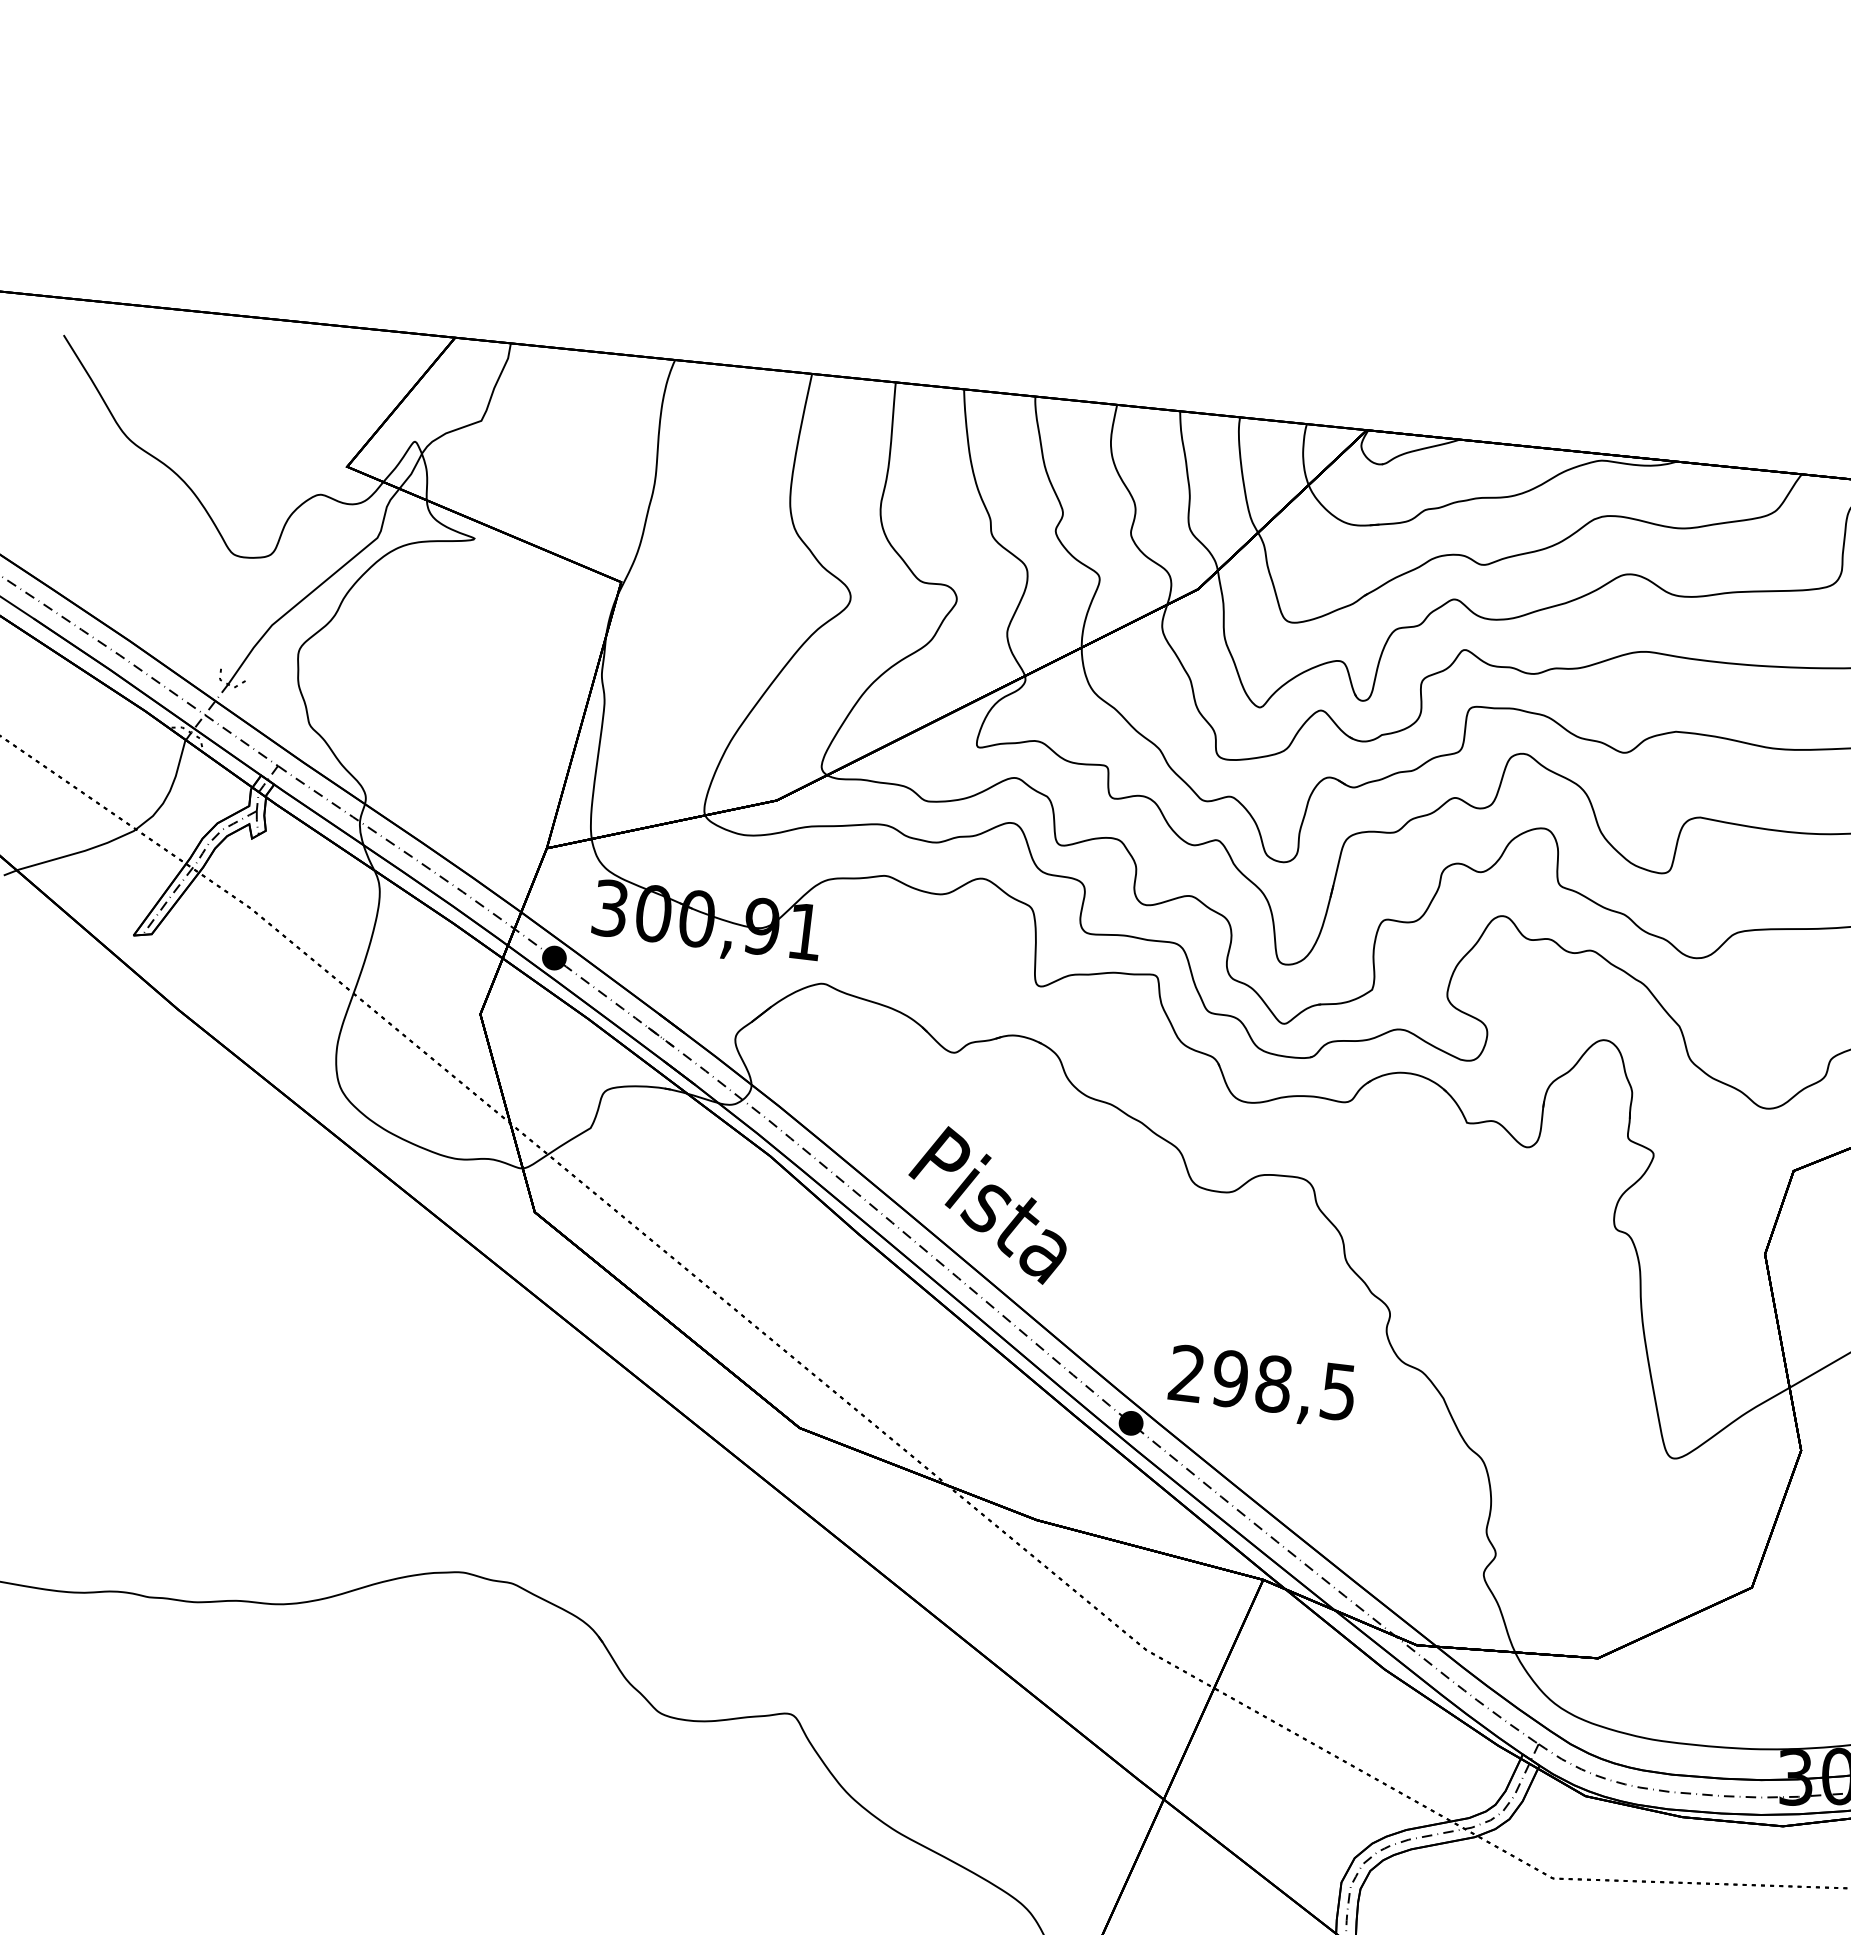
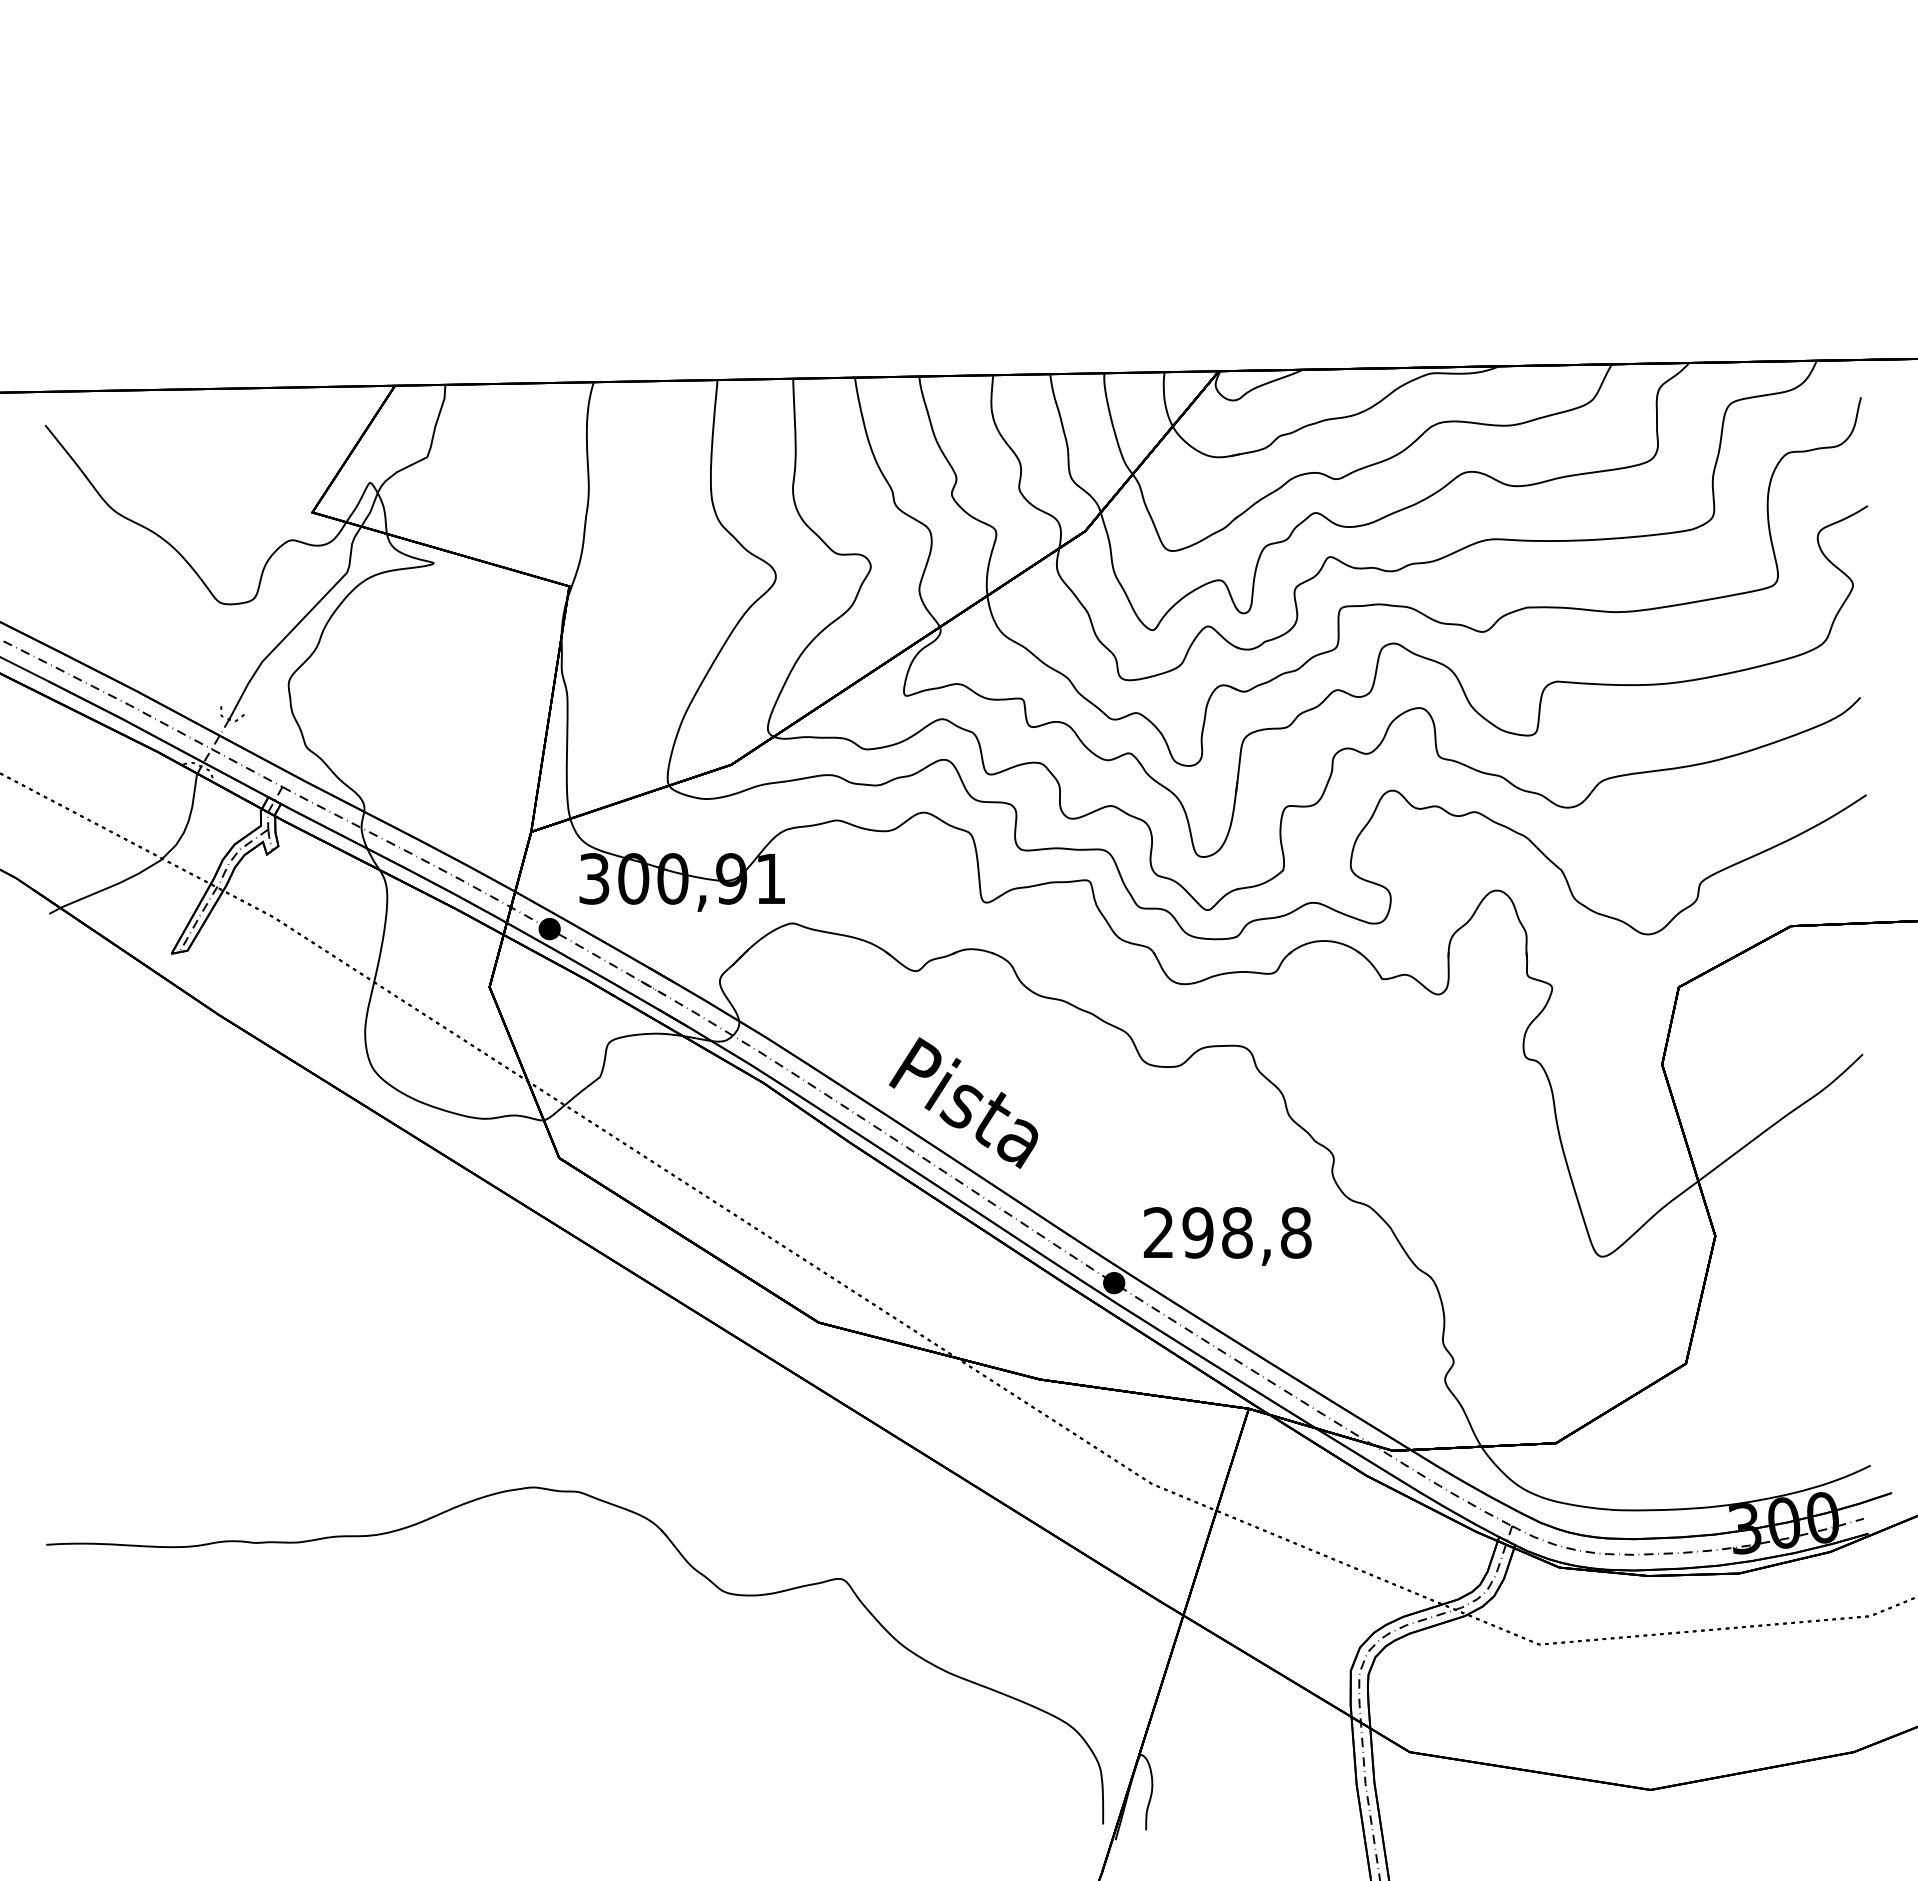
text: (1339, 1391) -> (1296, 1232), 298,5 -> 298,8

